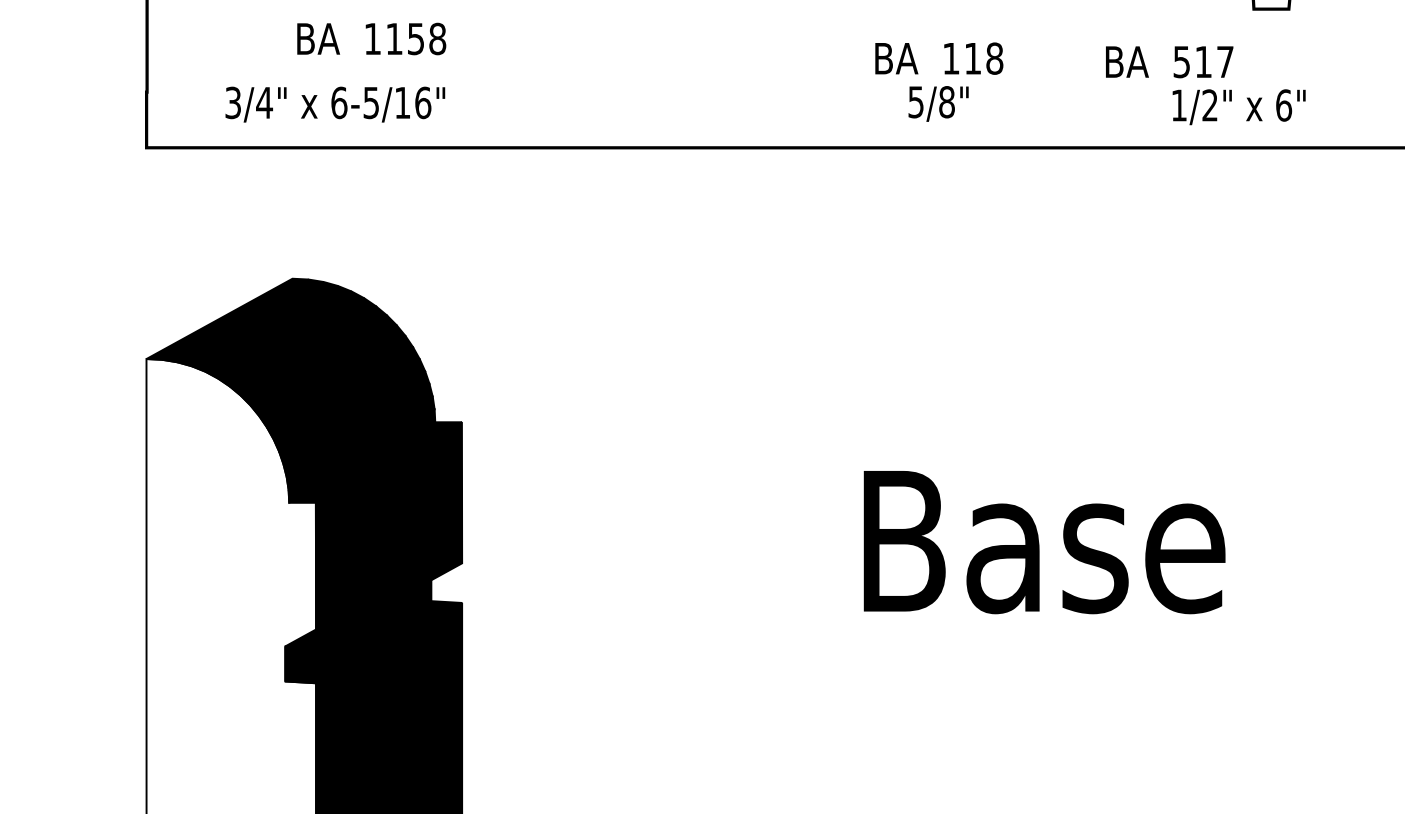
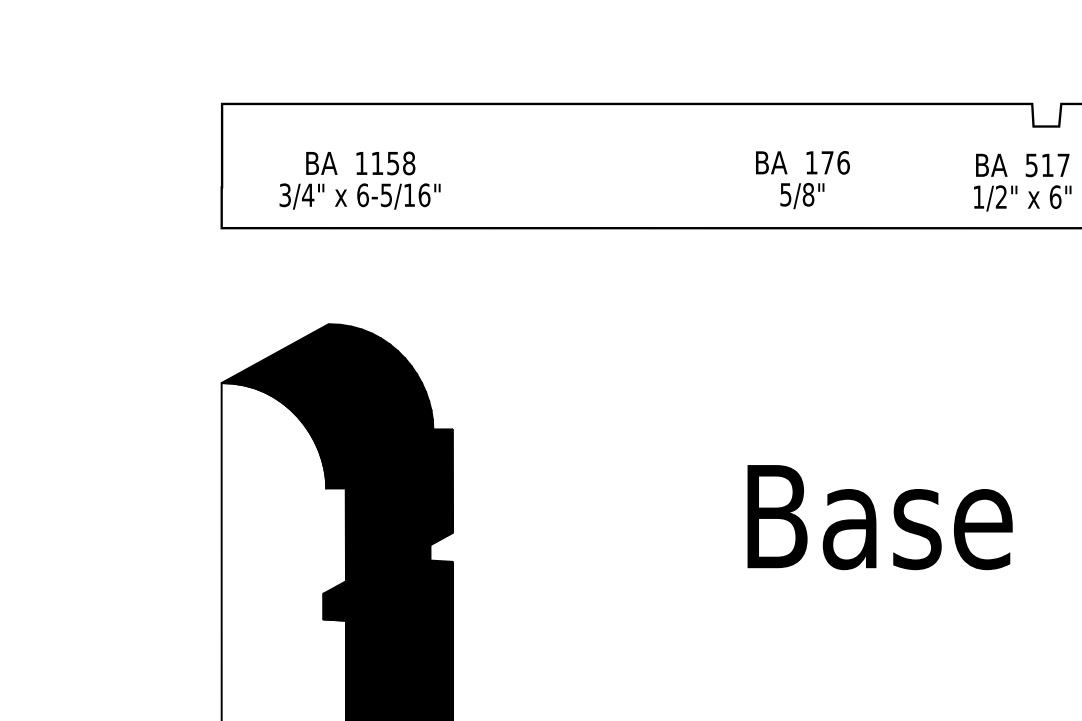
text: (371, 39) -> (360, 163), moved
text: (983, 58) -> (835, 162), 118 -> 176
text: (1169, 62) -> (1022, 165), moved

